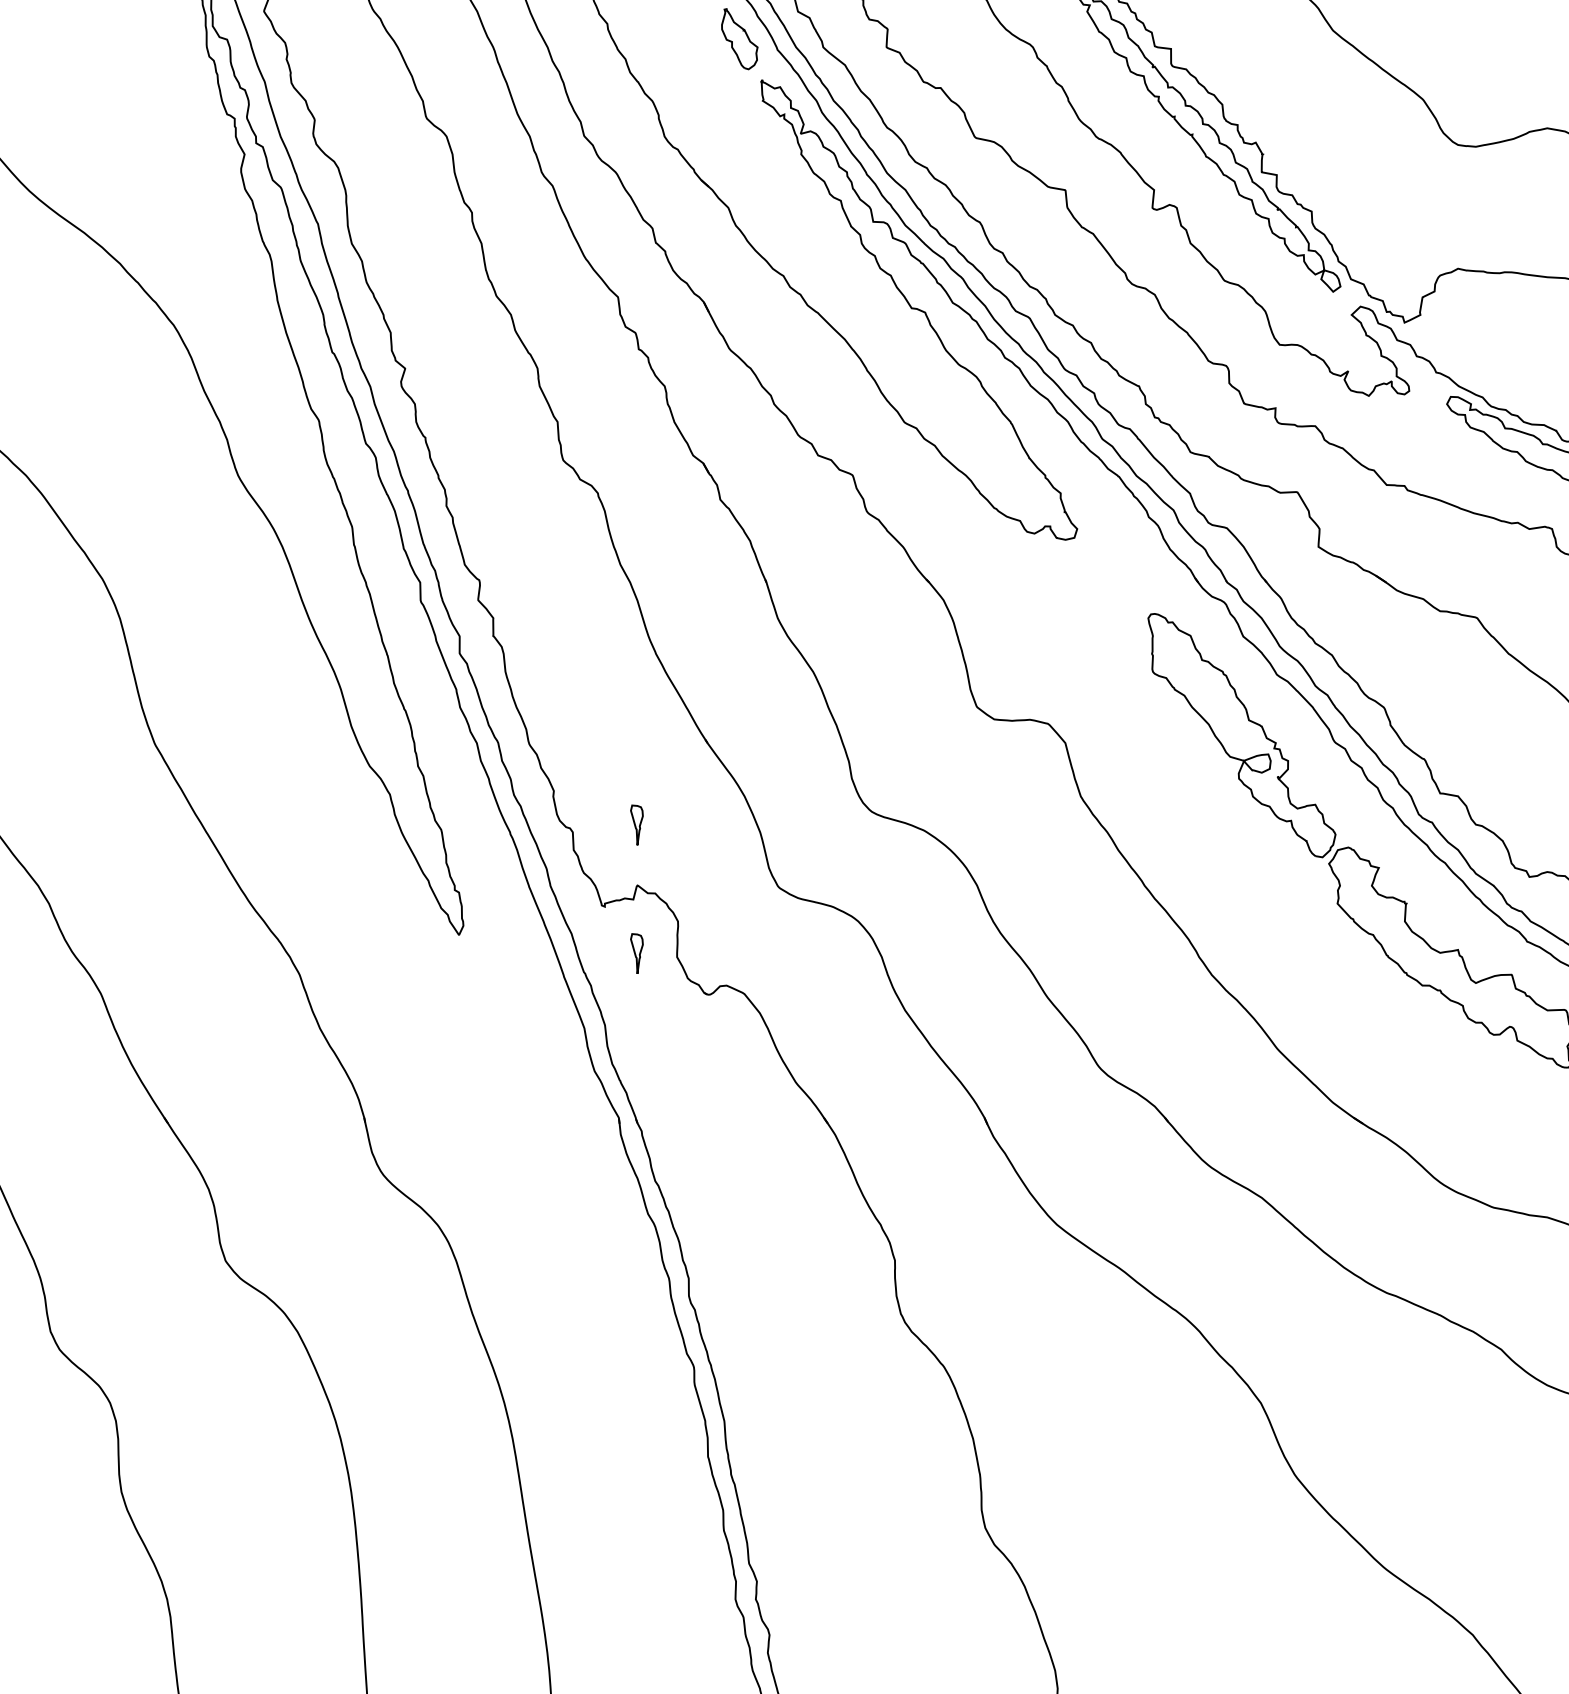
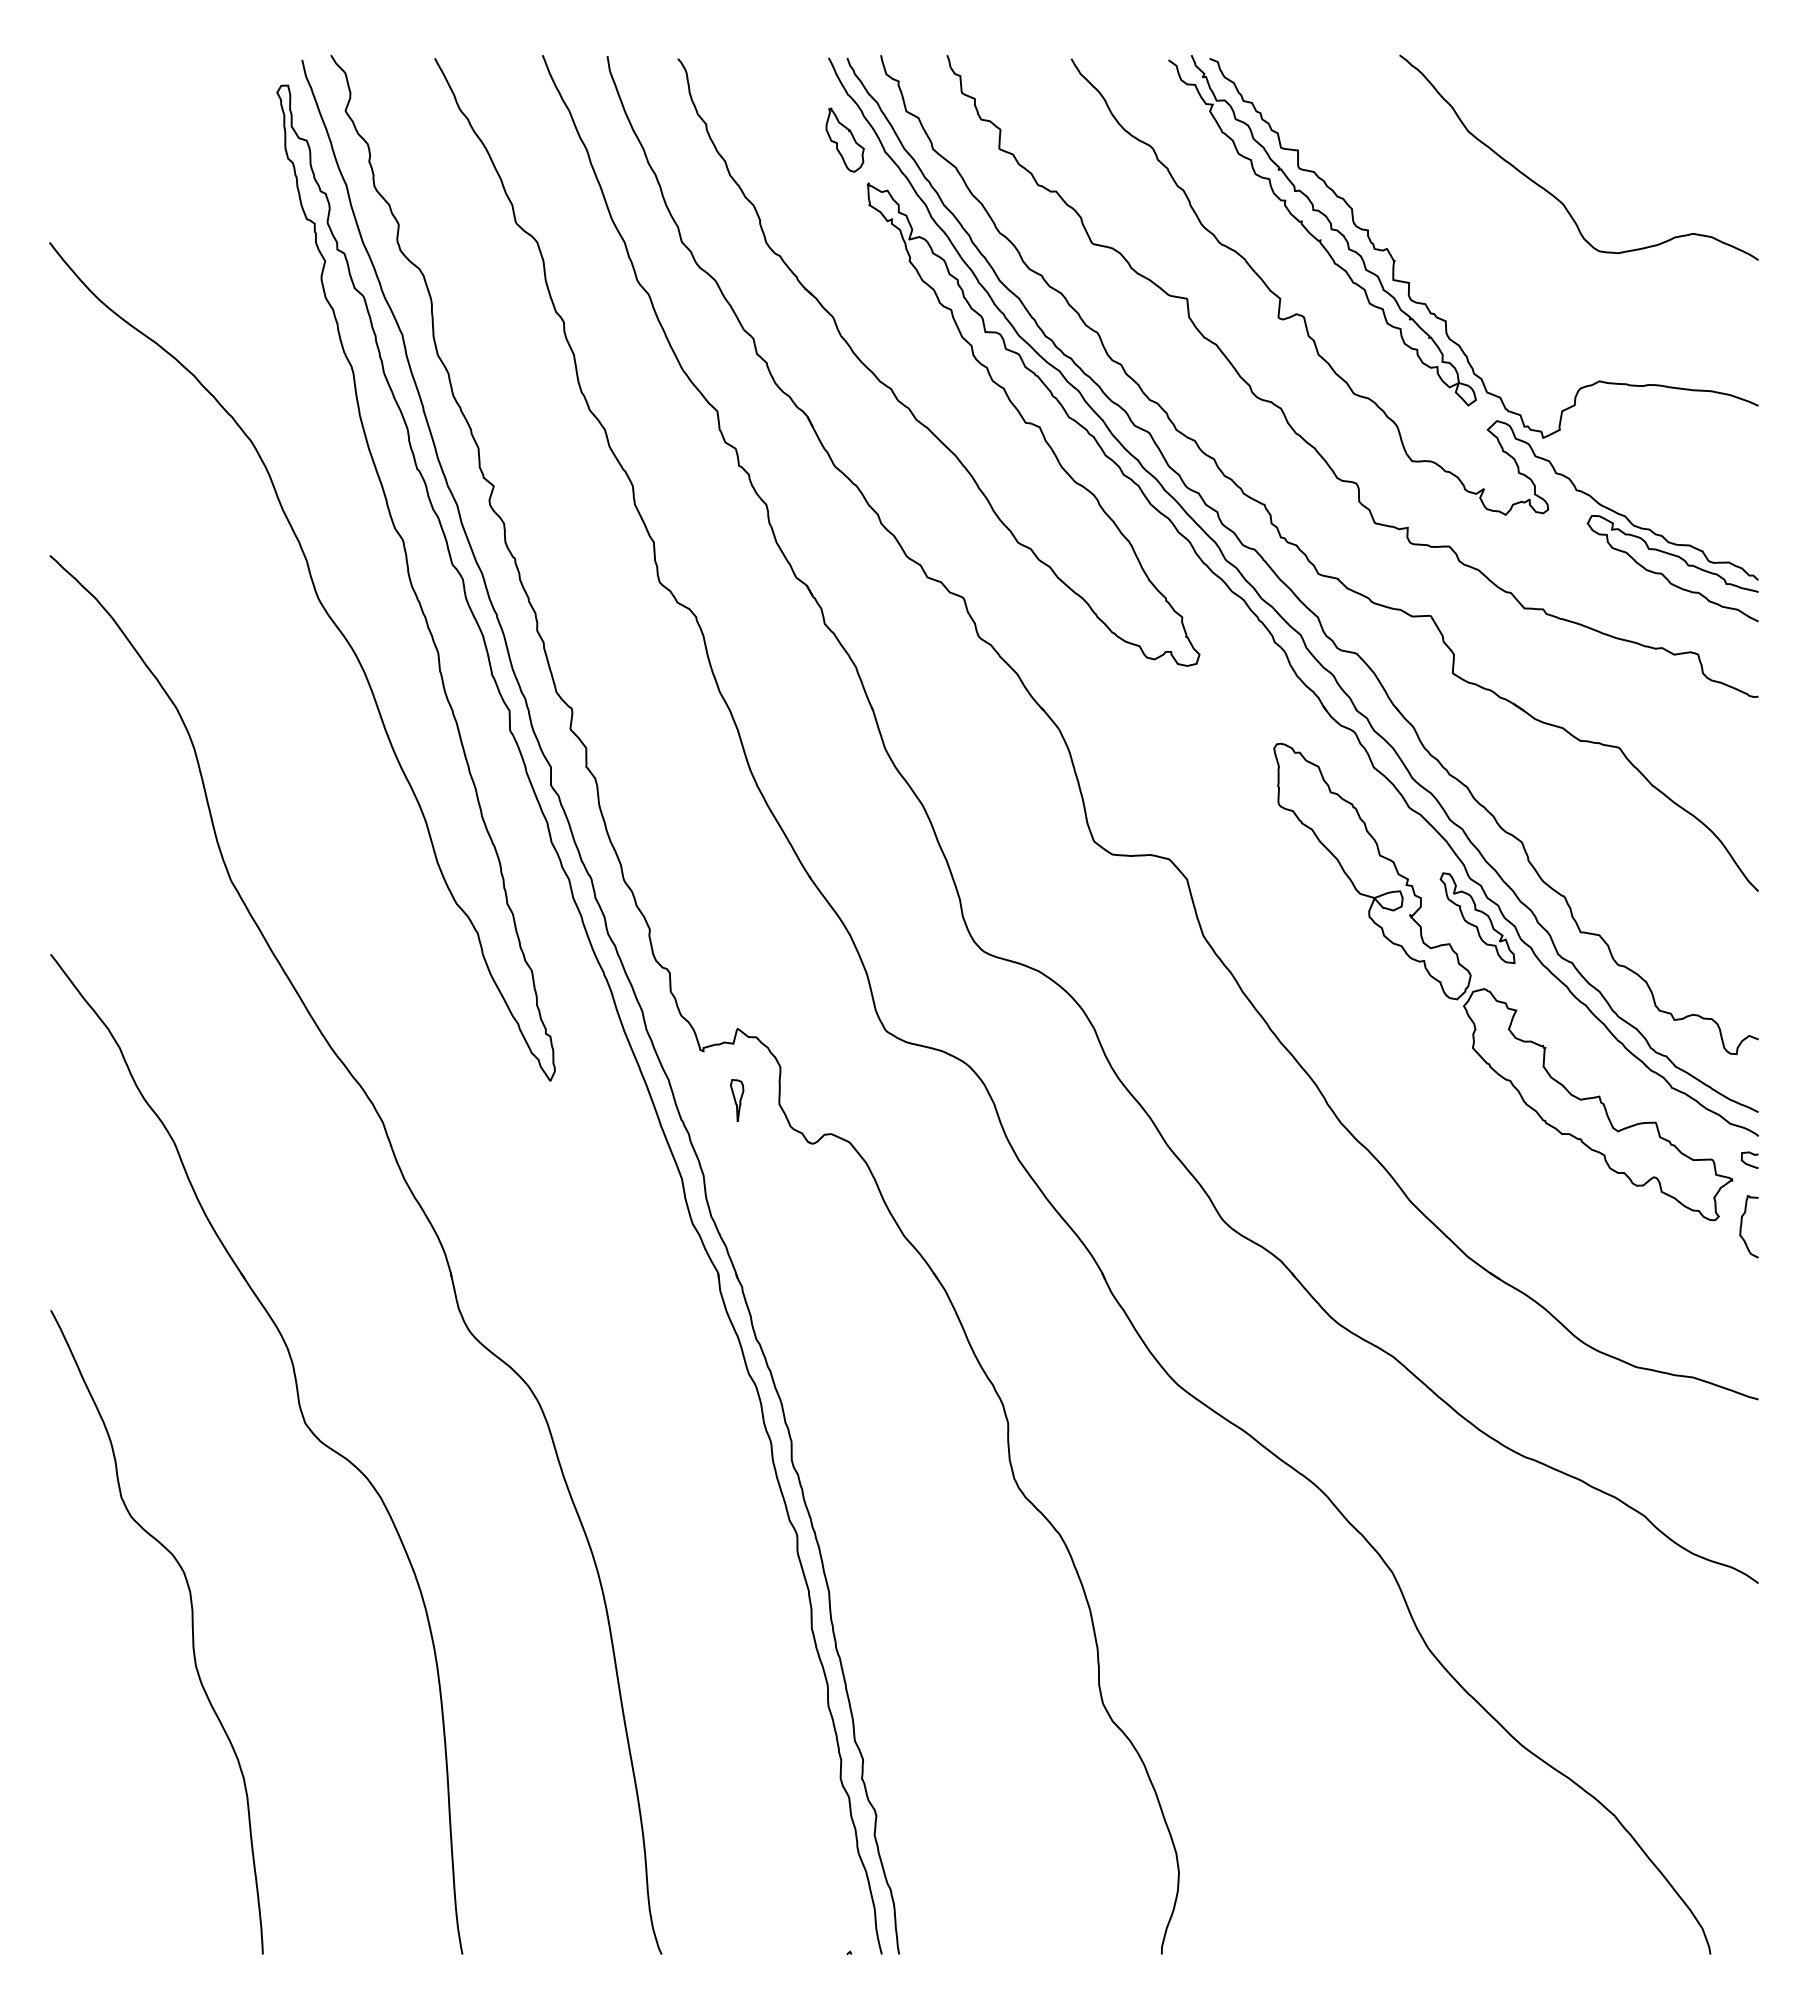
part: (1341, 780) -> (1477, 918), added
part: (637, 825) -> (737, 965), removed

